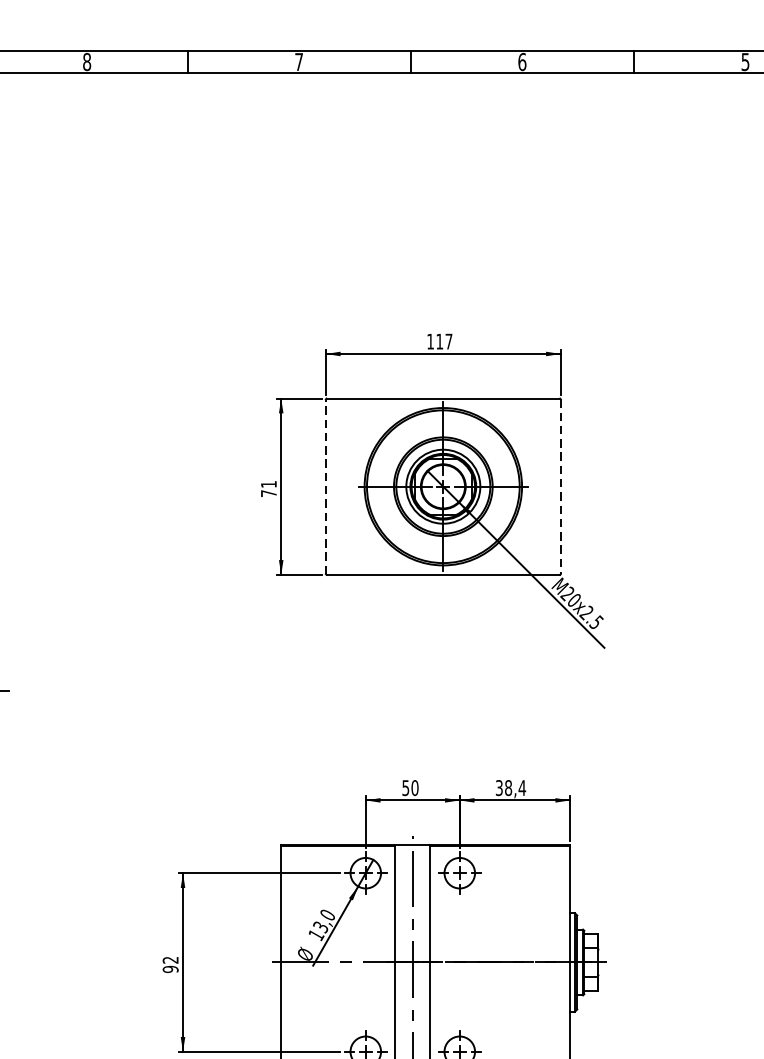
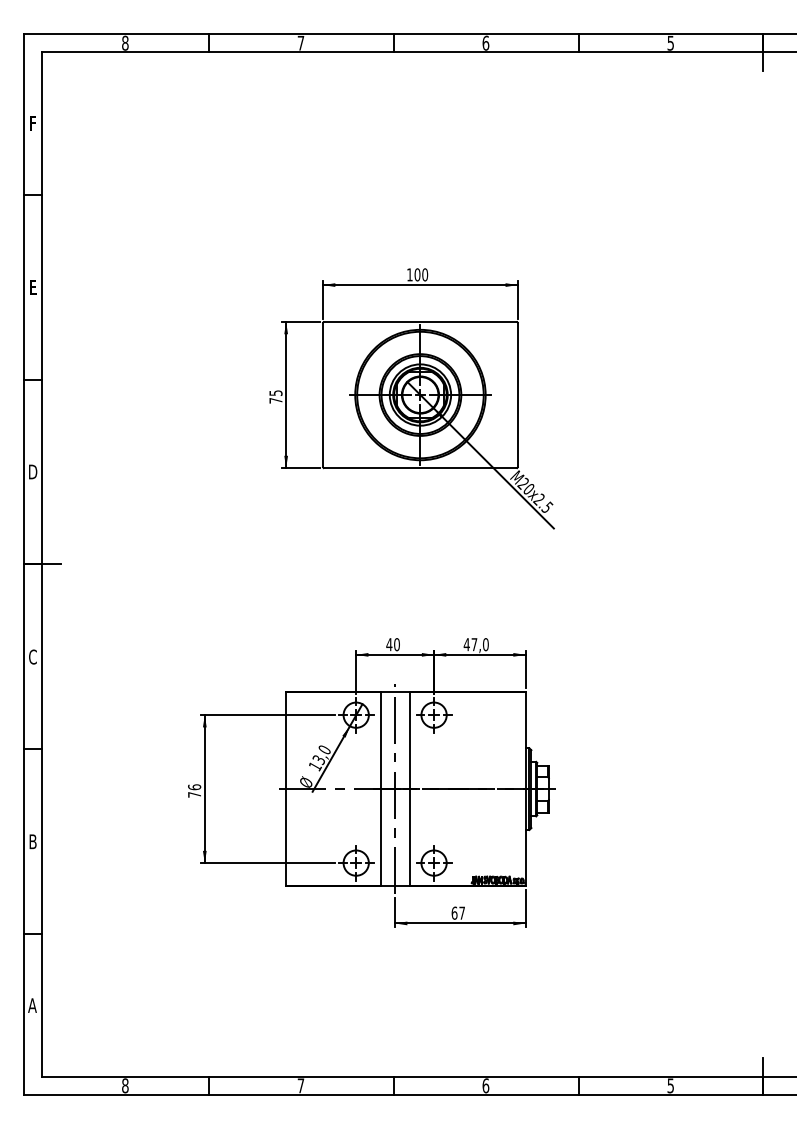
text: (444, 341) -> (421, 274), 117 -> 100
text: (268, 483) -> (275, 392), 71 -> 75
line: (326, 486) -> (323, 394), dashed -> solid
line: (560, 487) -> (517, 395), dashed -> solid
text: (405, 787) -> (389, 644), 50 -> 40
text: (509, 787) -> (475, 644), 38,4 -> 47,0
text: (170, 964) -> (194, 790), 92 -> 76

